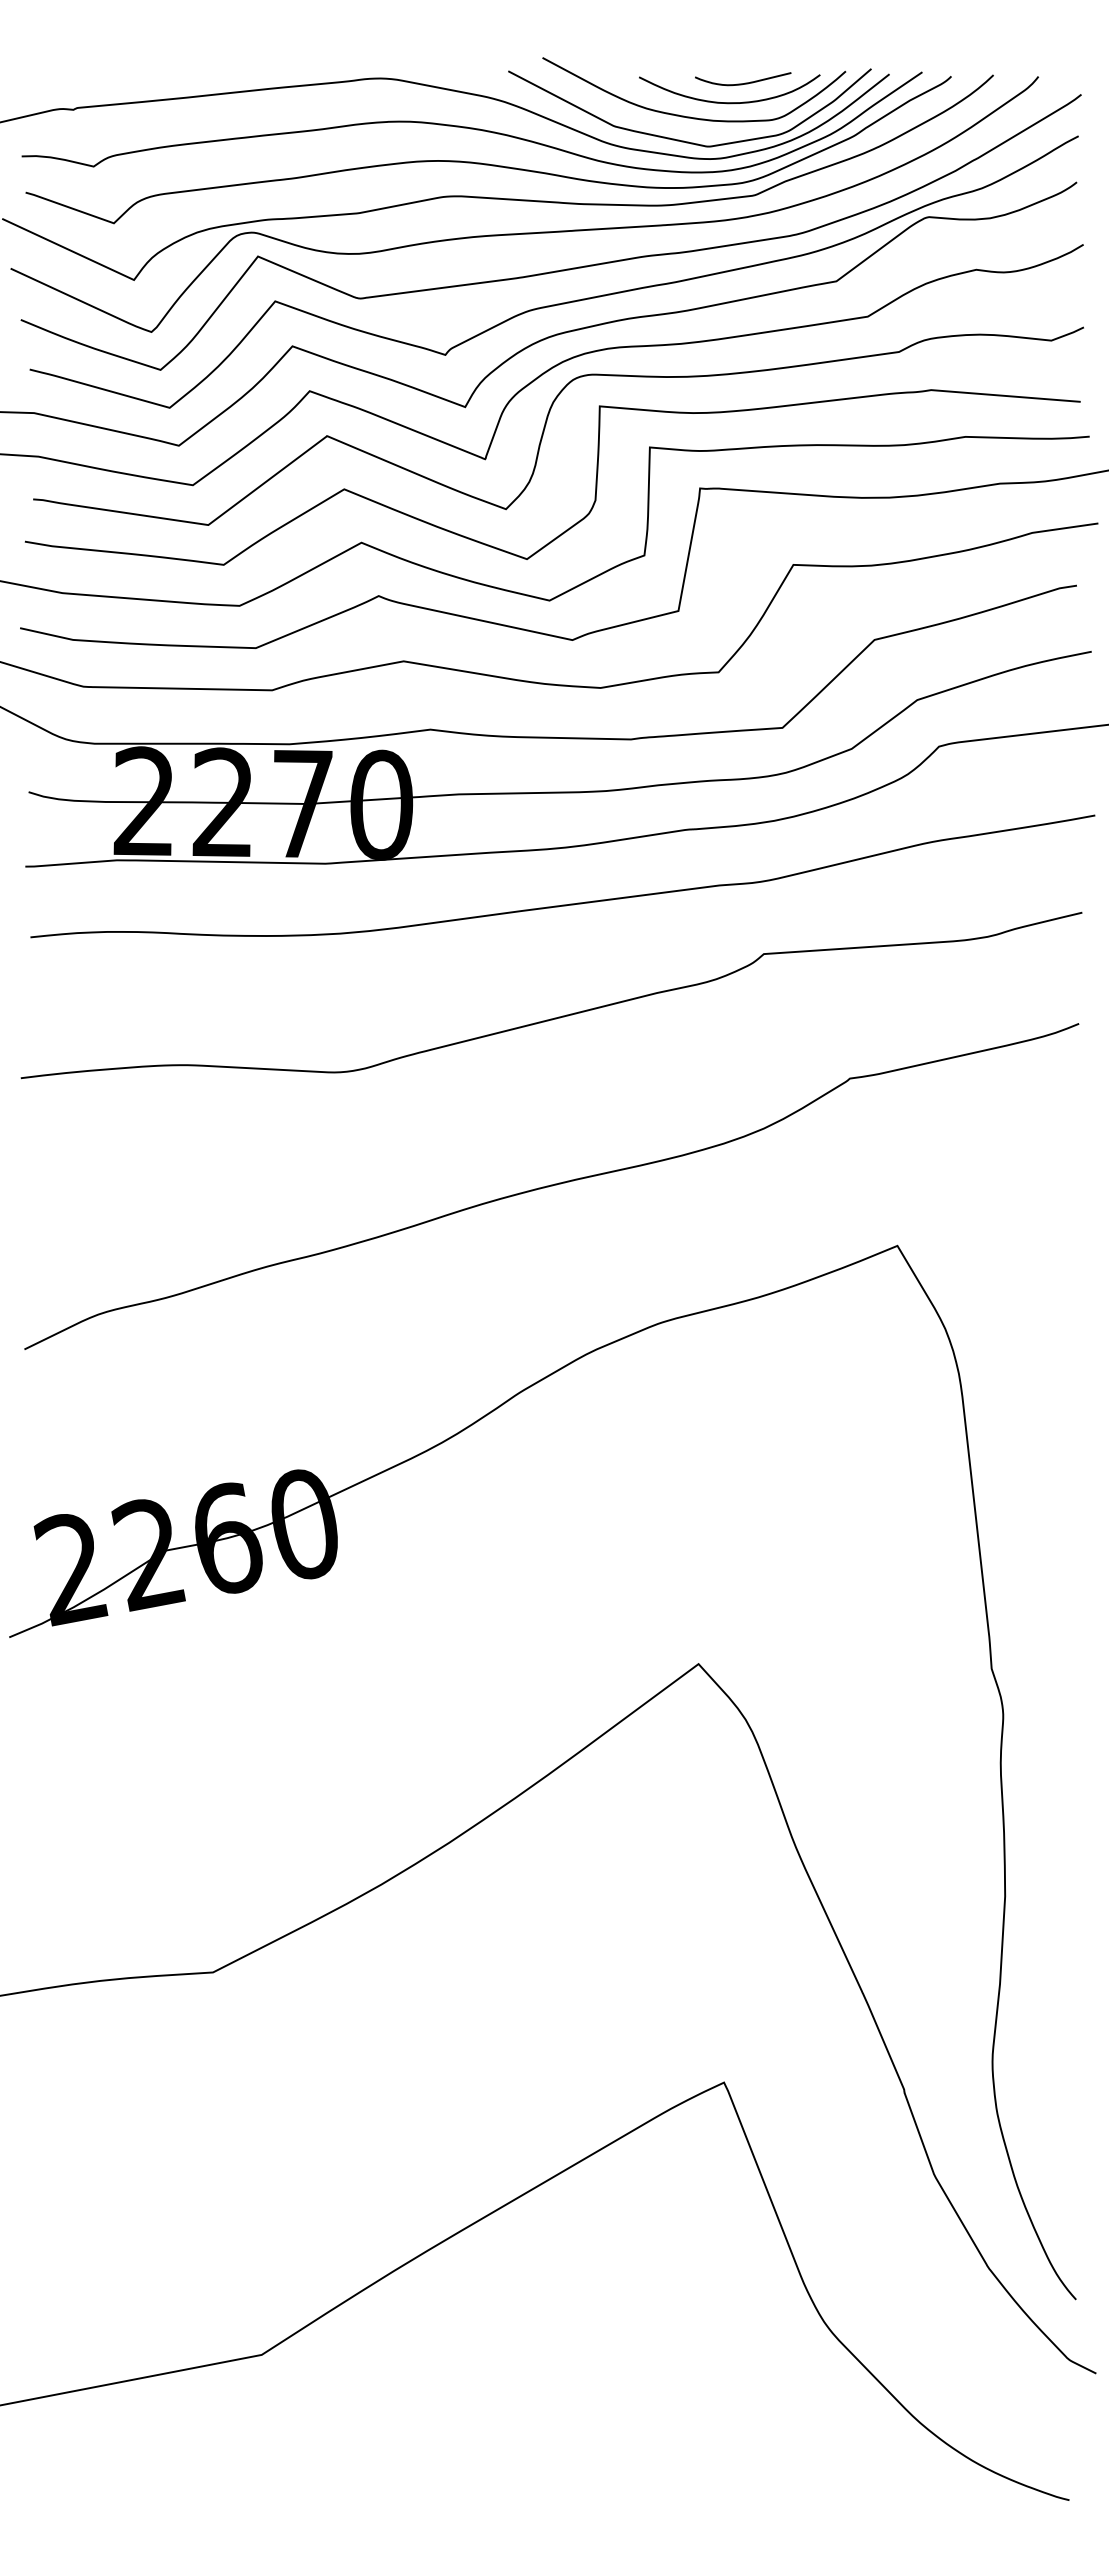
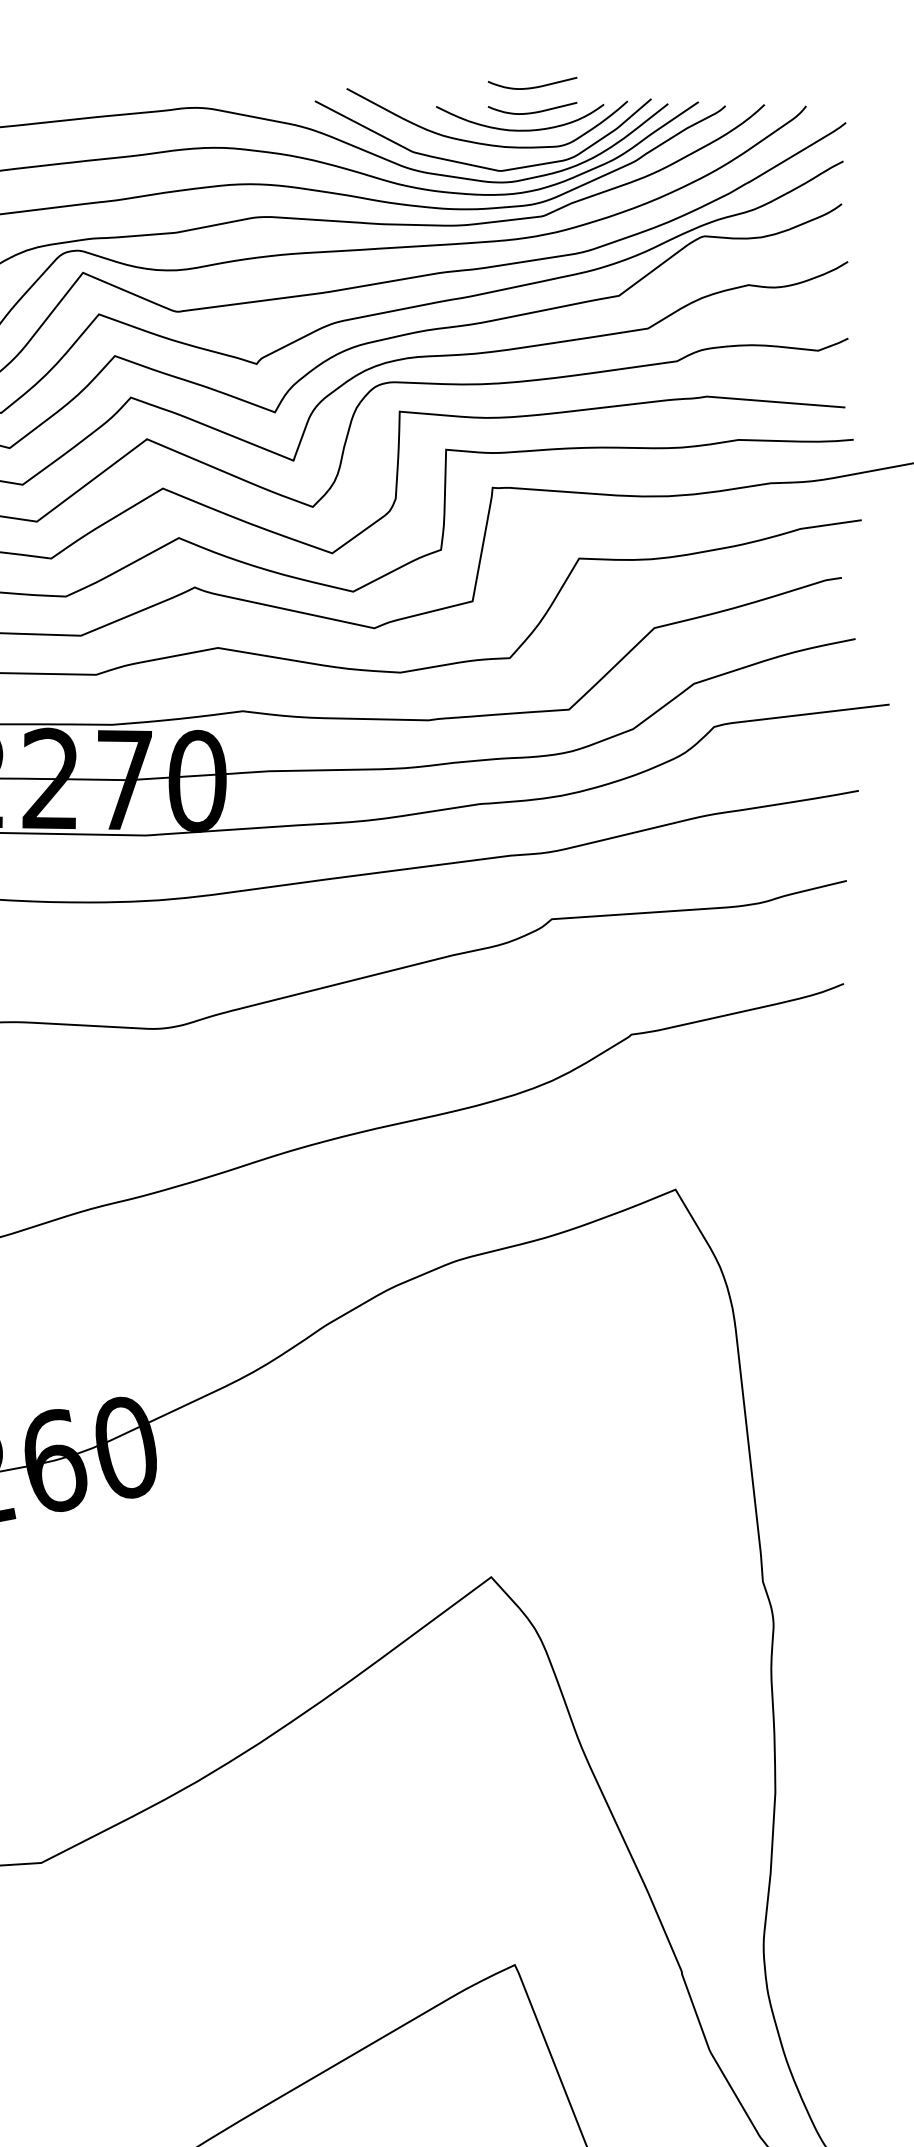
curve: (745, 55) -> (534, 86), added

